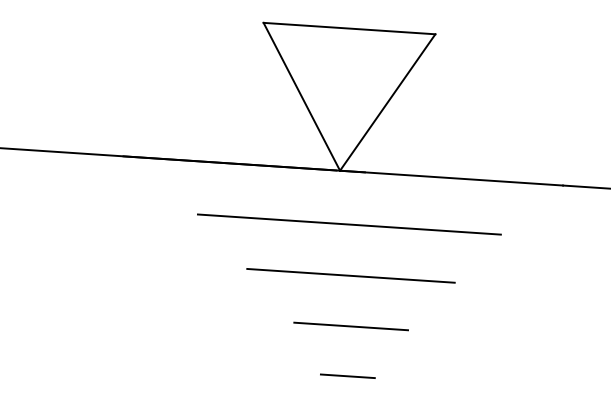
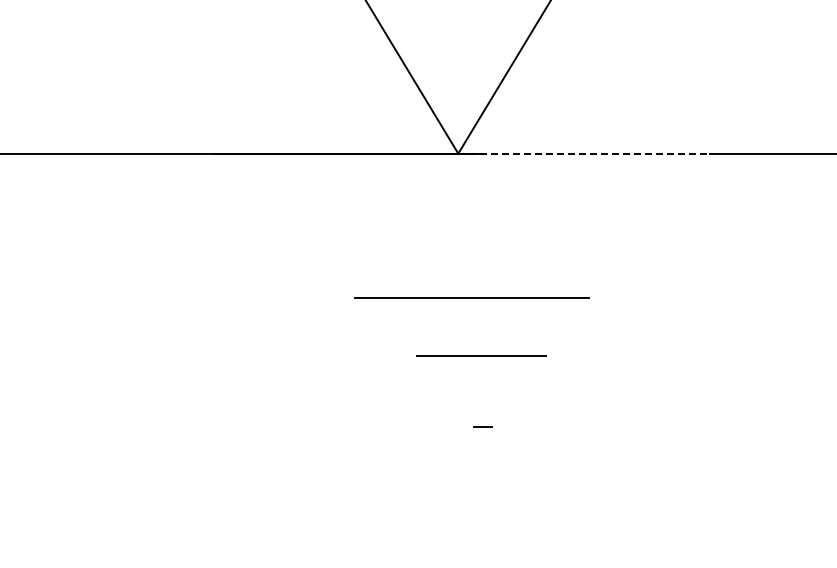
line: (451, 178) -> (584, 153), solid -> dashed
line: (349, 224) -> (472, 213), removed
line: (350, 275) -> (471, 297), moved
line: (351, 326) -> (481, 355), moved
line: (347, 375) -> (482, 383), removed

